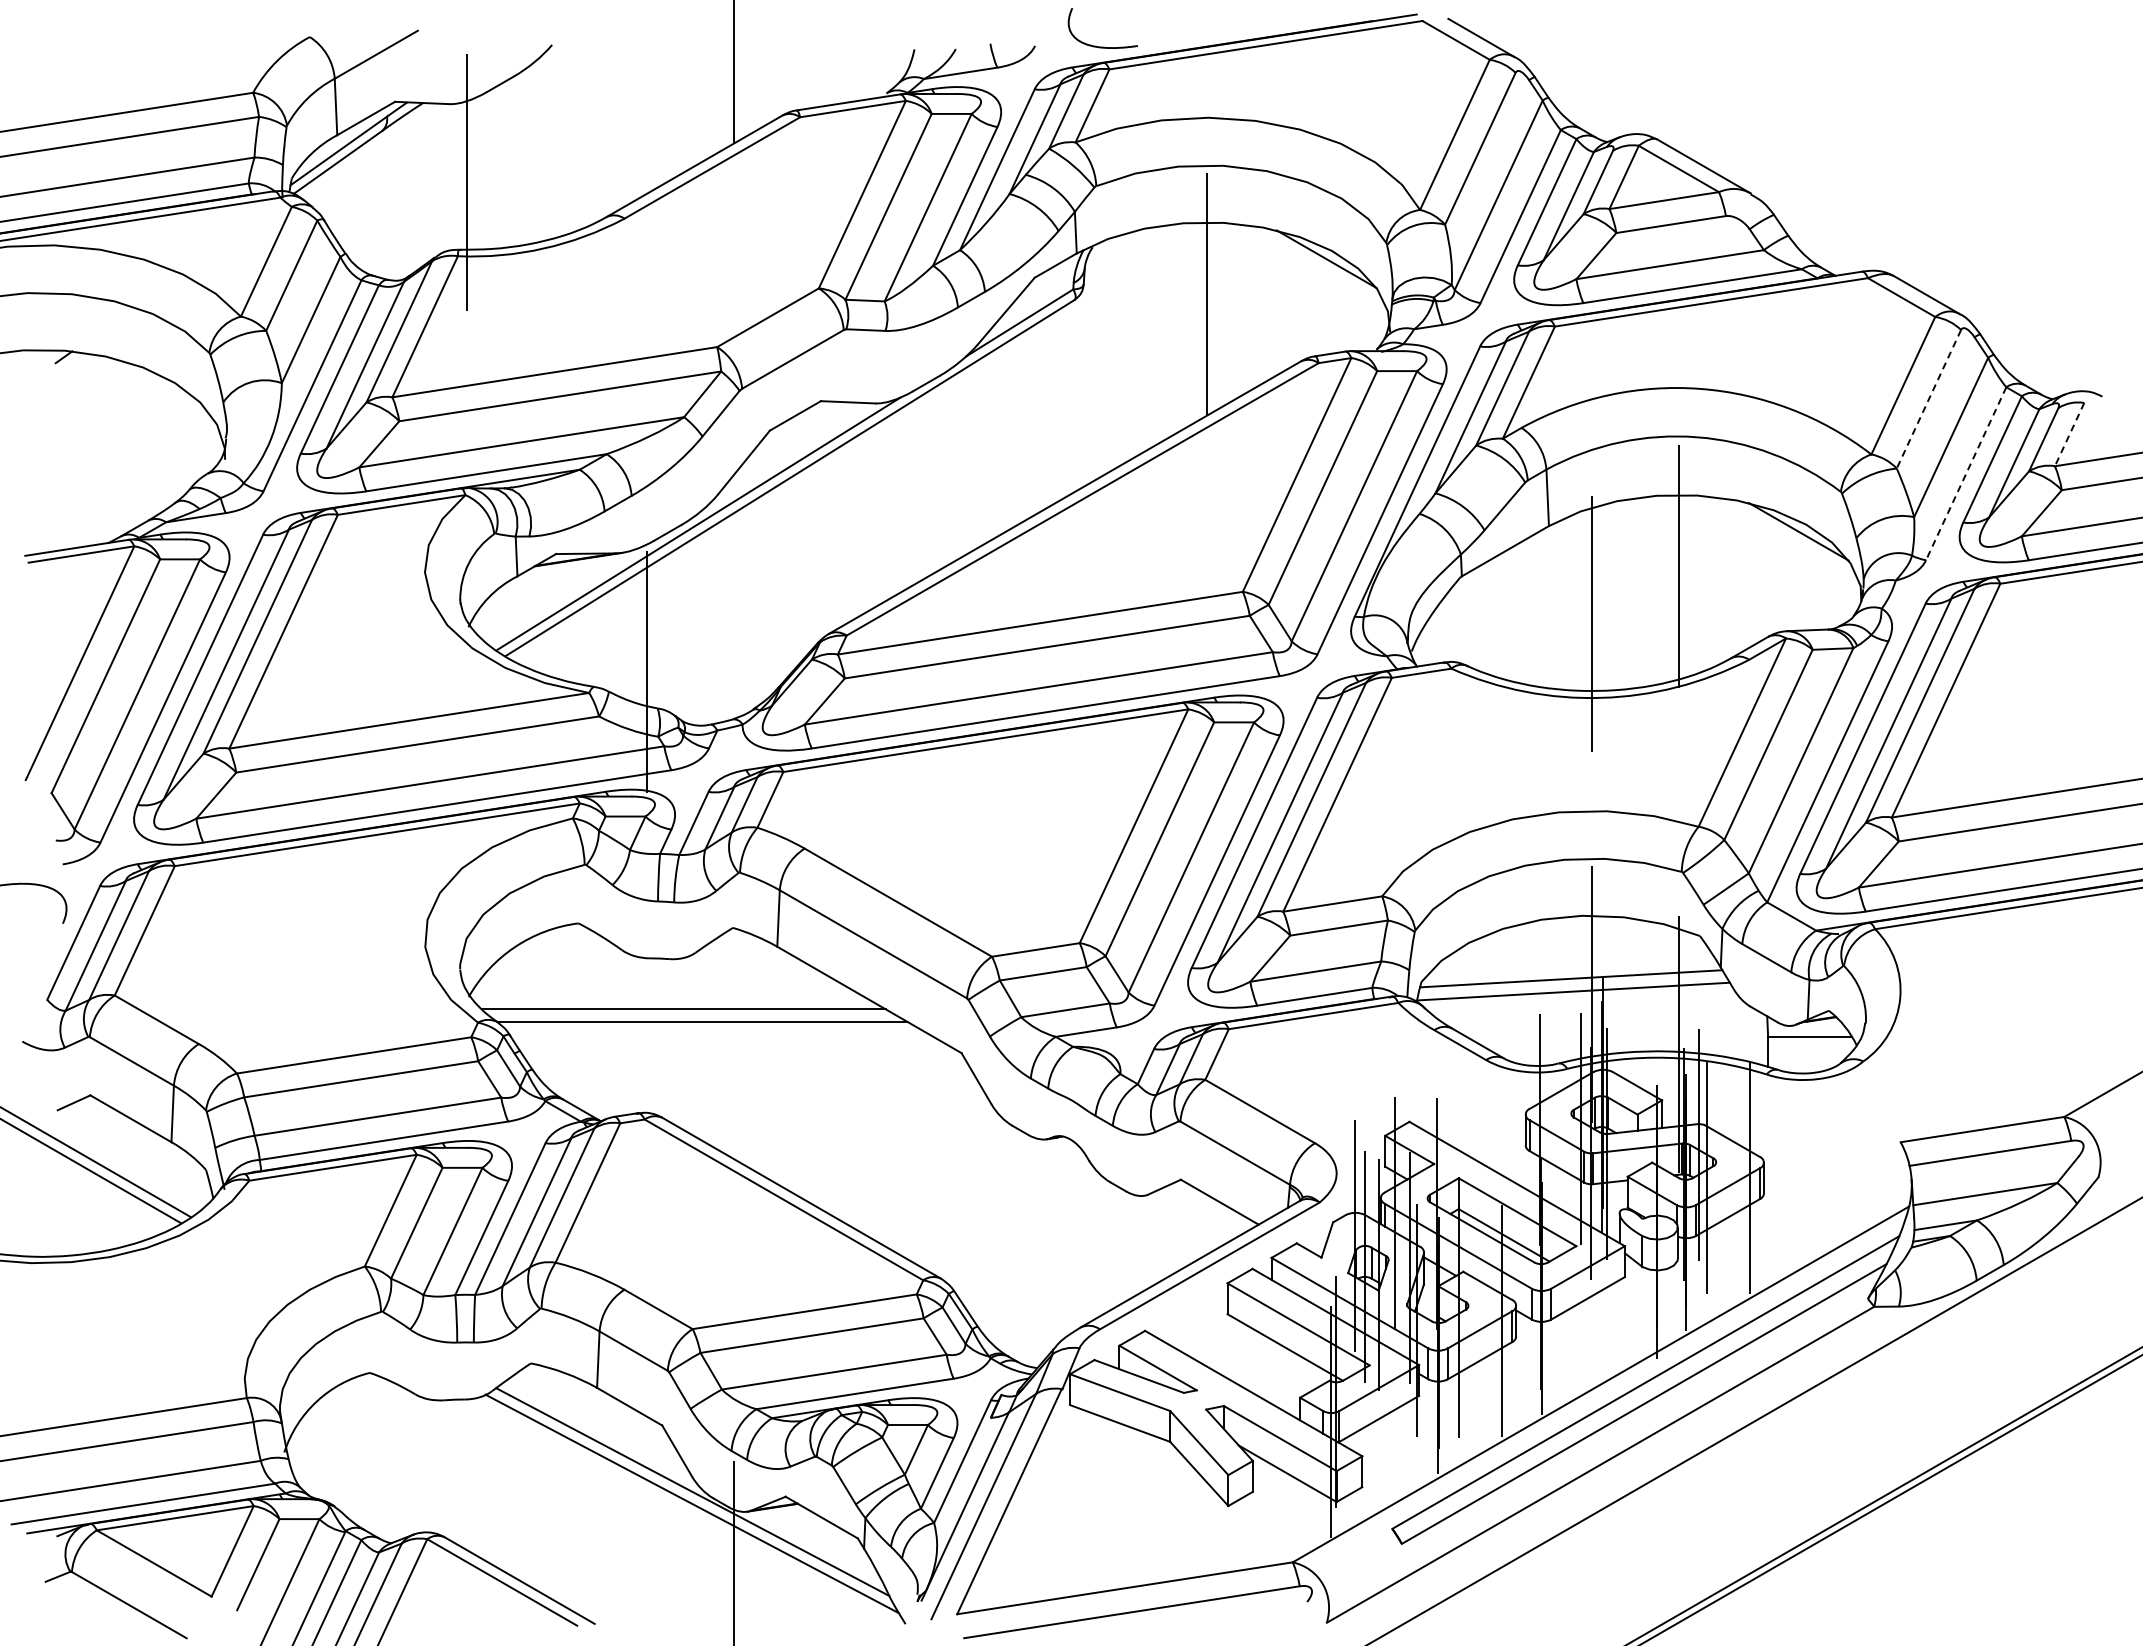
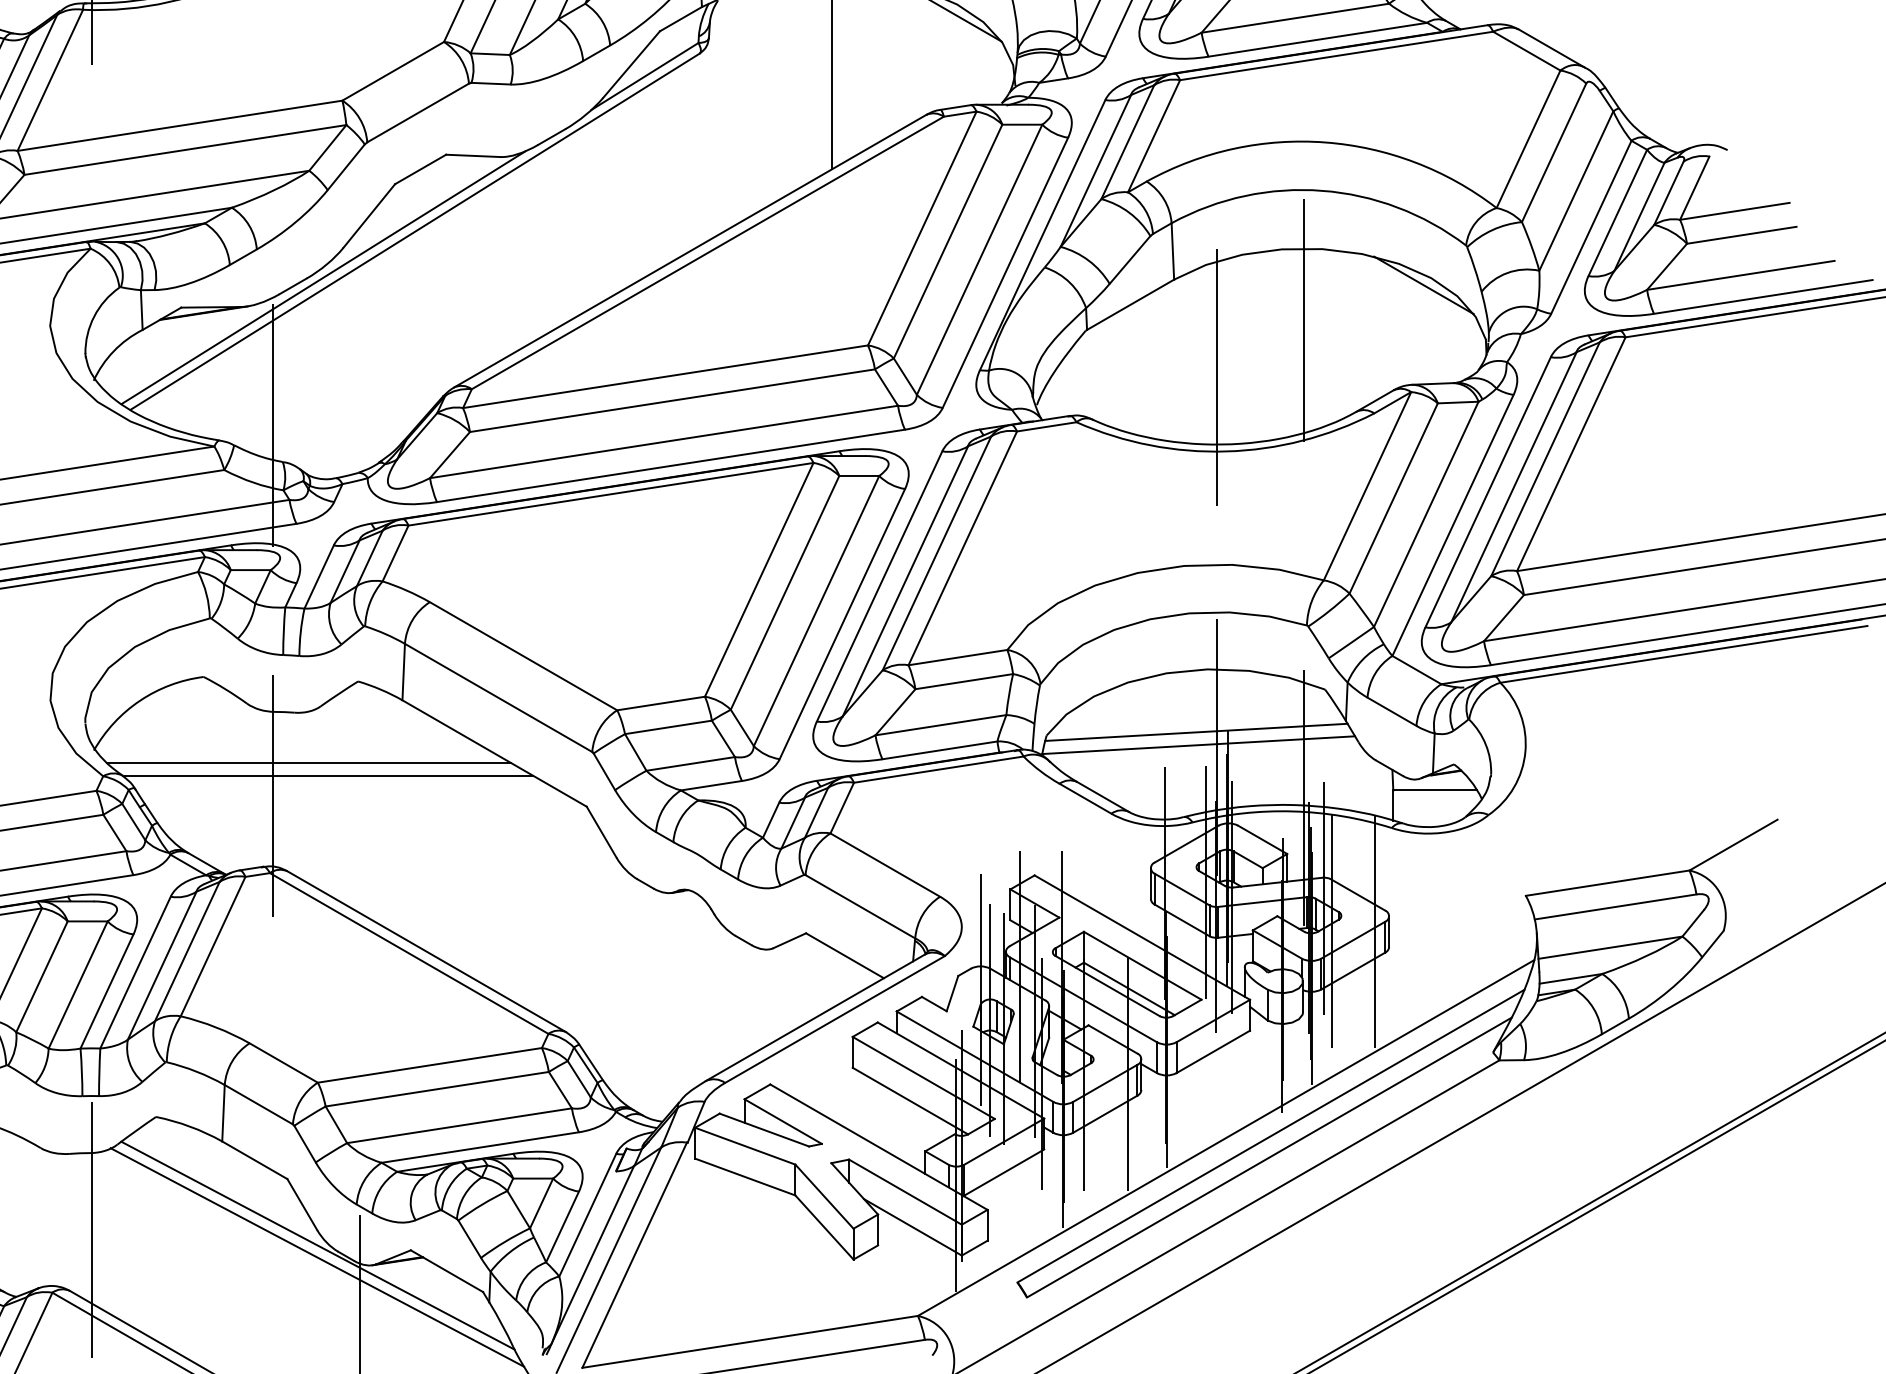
line: (1928, 399) -> (1553, 153), dashed -> solid
line: (2069, 434) -> (1694, 188), dashed -> solid
line: (1966, 474) -> (1591, 228), dashed -> solid
line: (647, 1041) -> (272, 795), added
line: (467, 1476) -> (92, 1230), added

